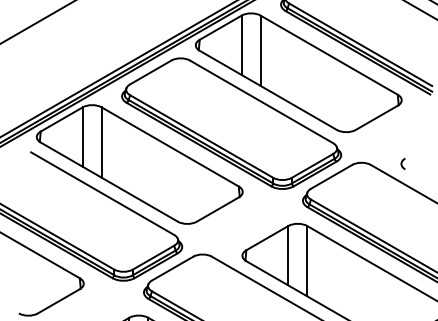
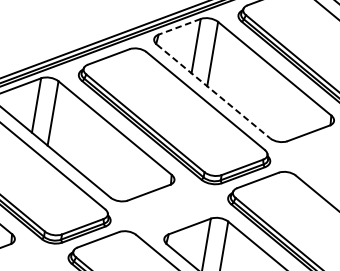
line: (220, 27) -> (179, 26), solid -> dashed
line: (268, 90) -> (213, 91), solid -> dashed
curve: (402, 163) -> (324, 179), removed

